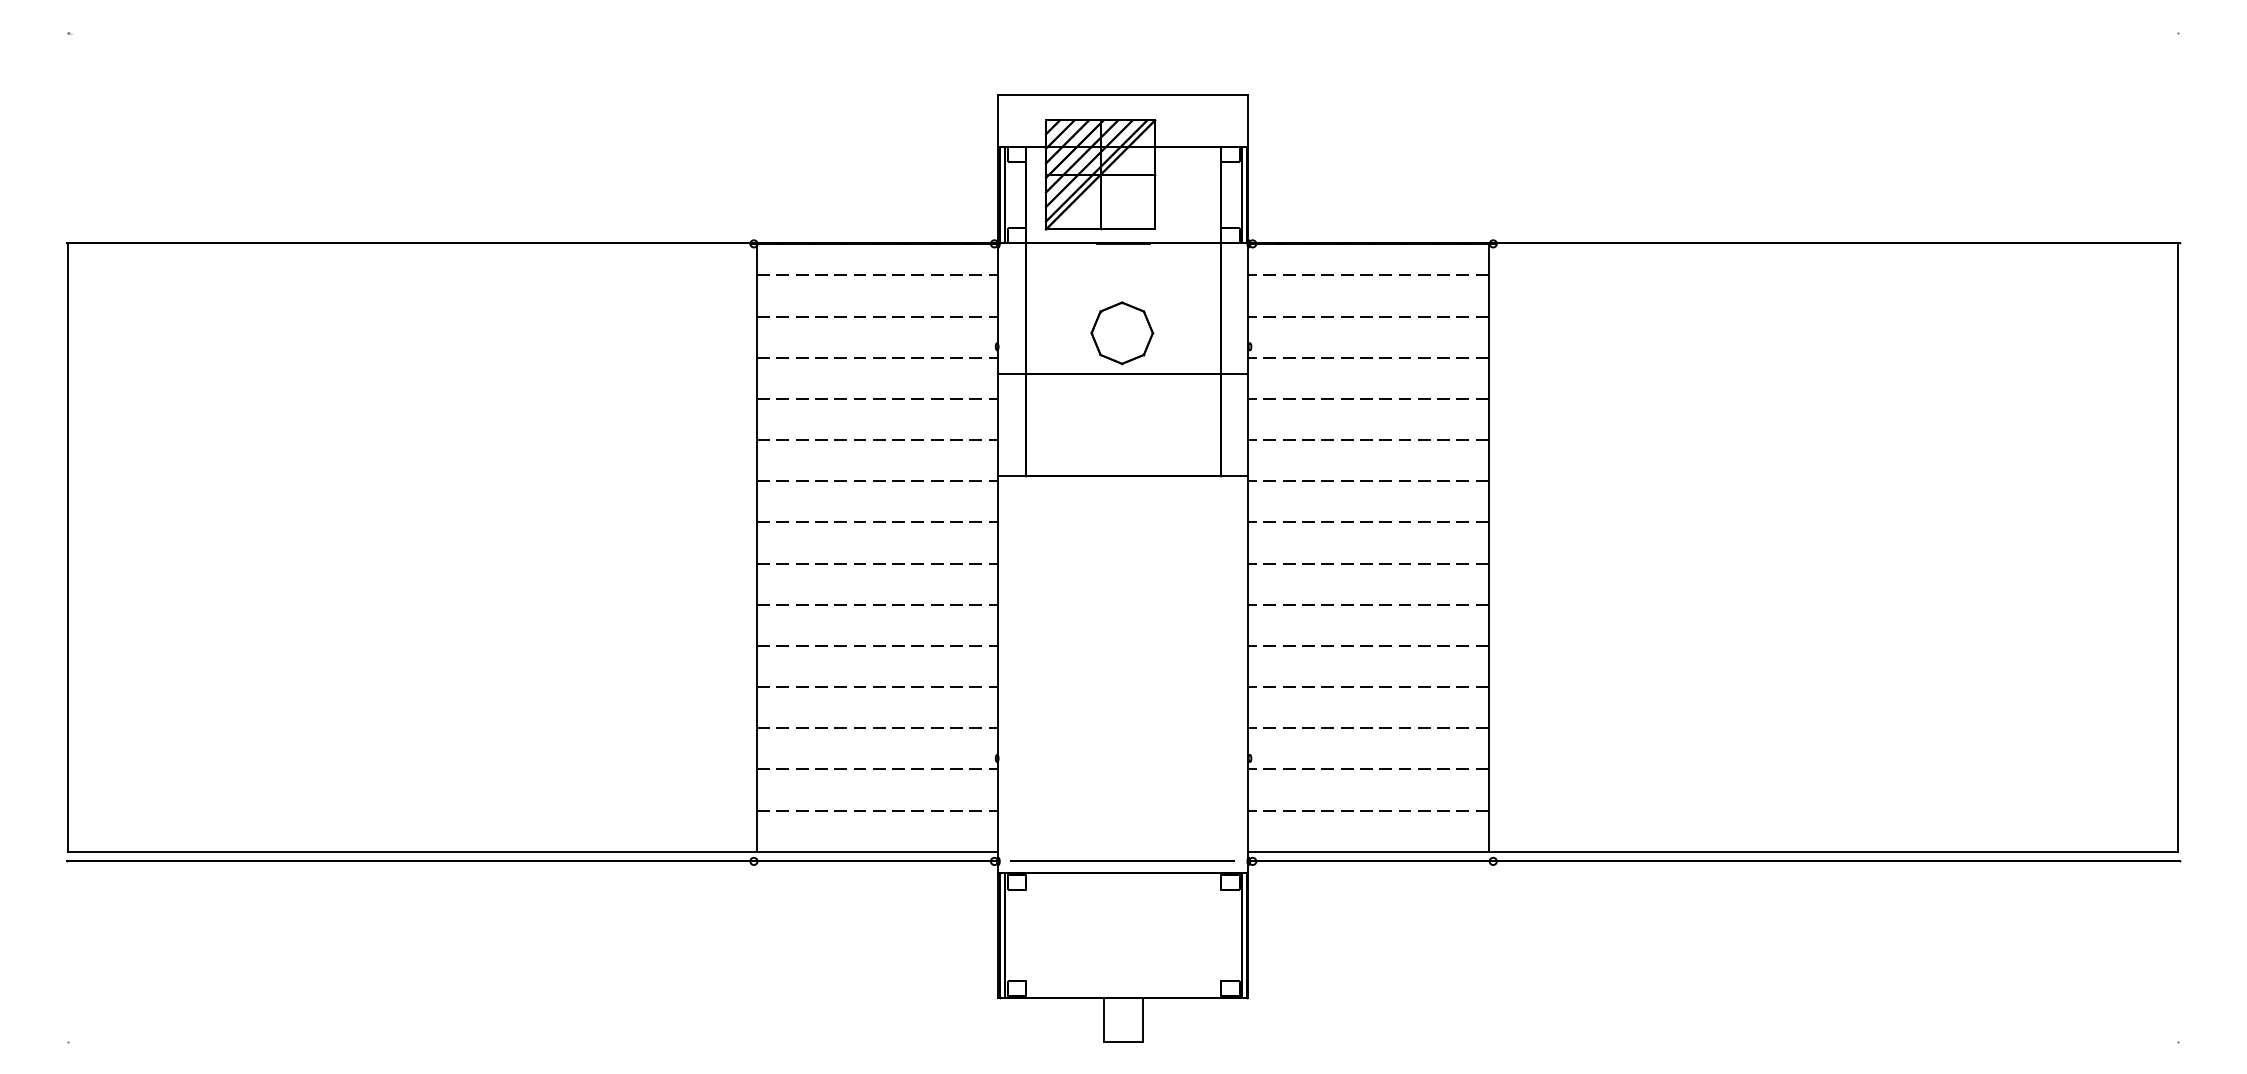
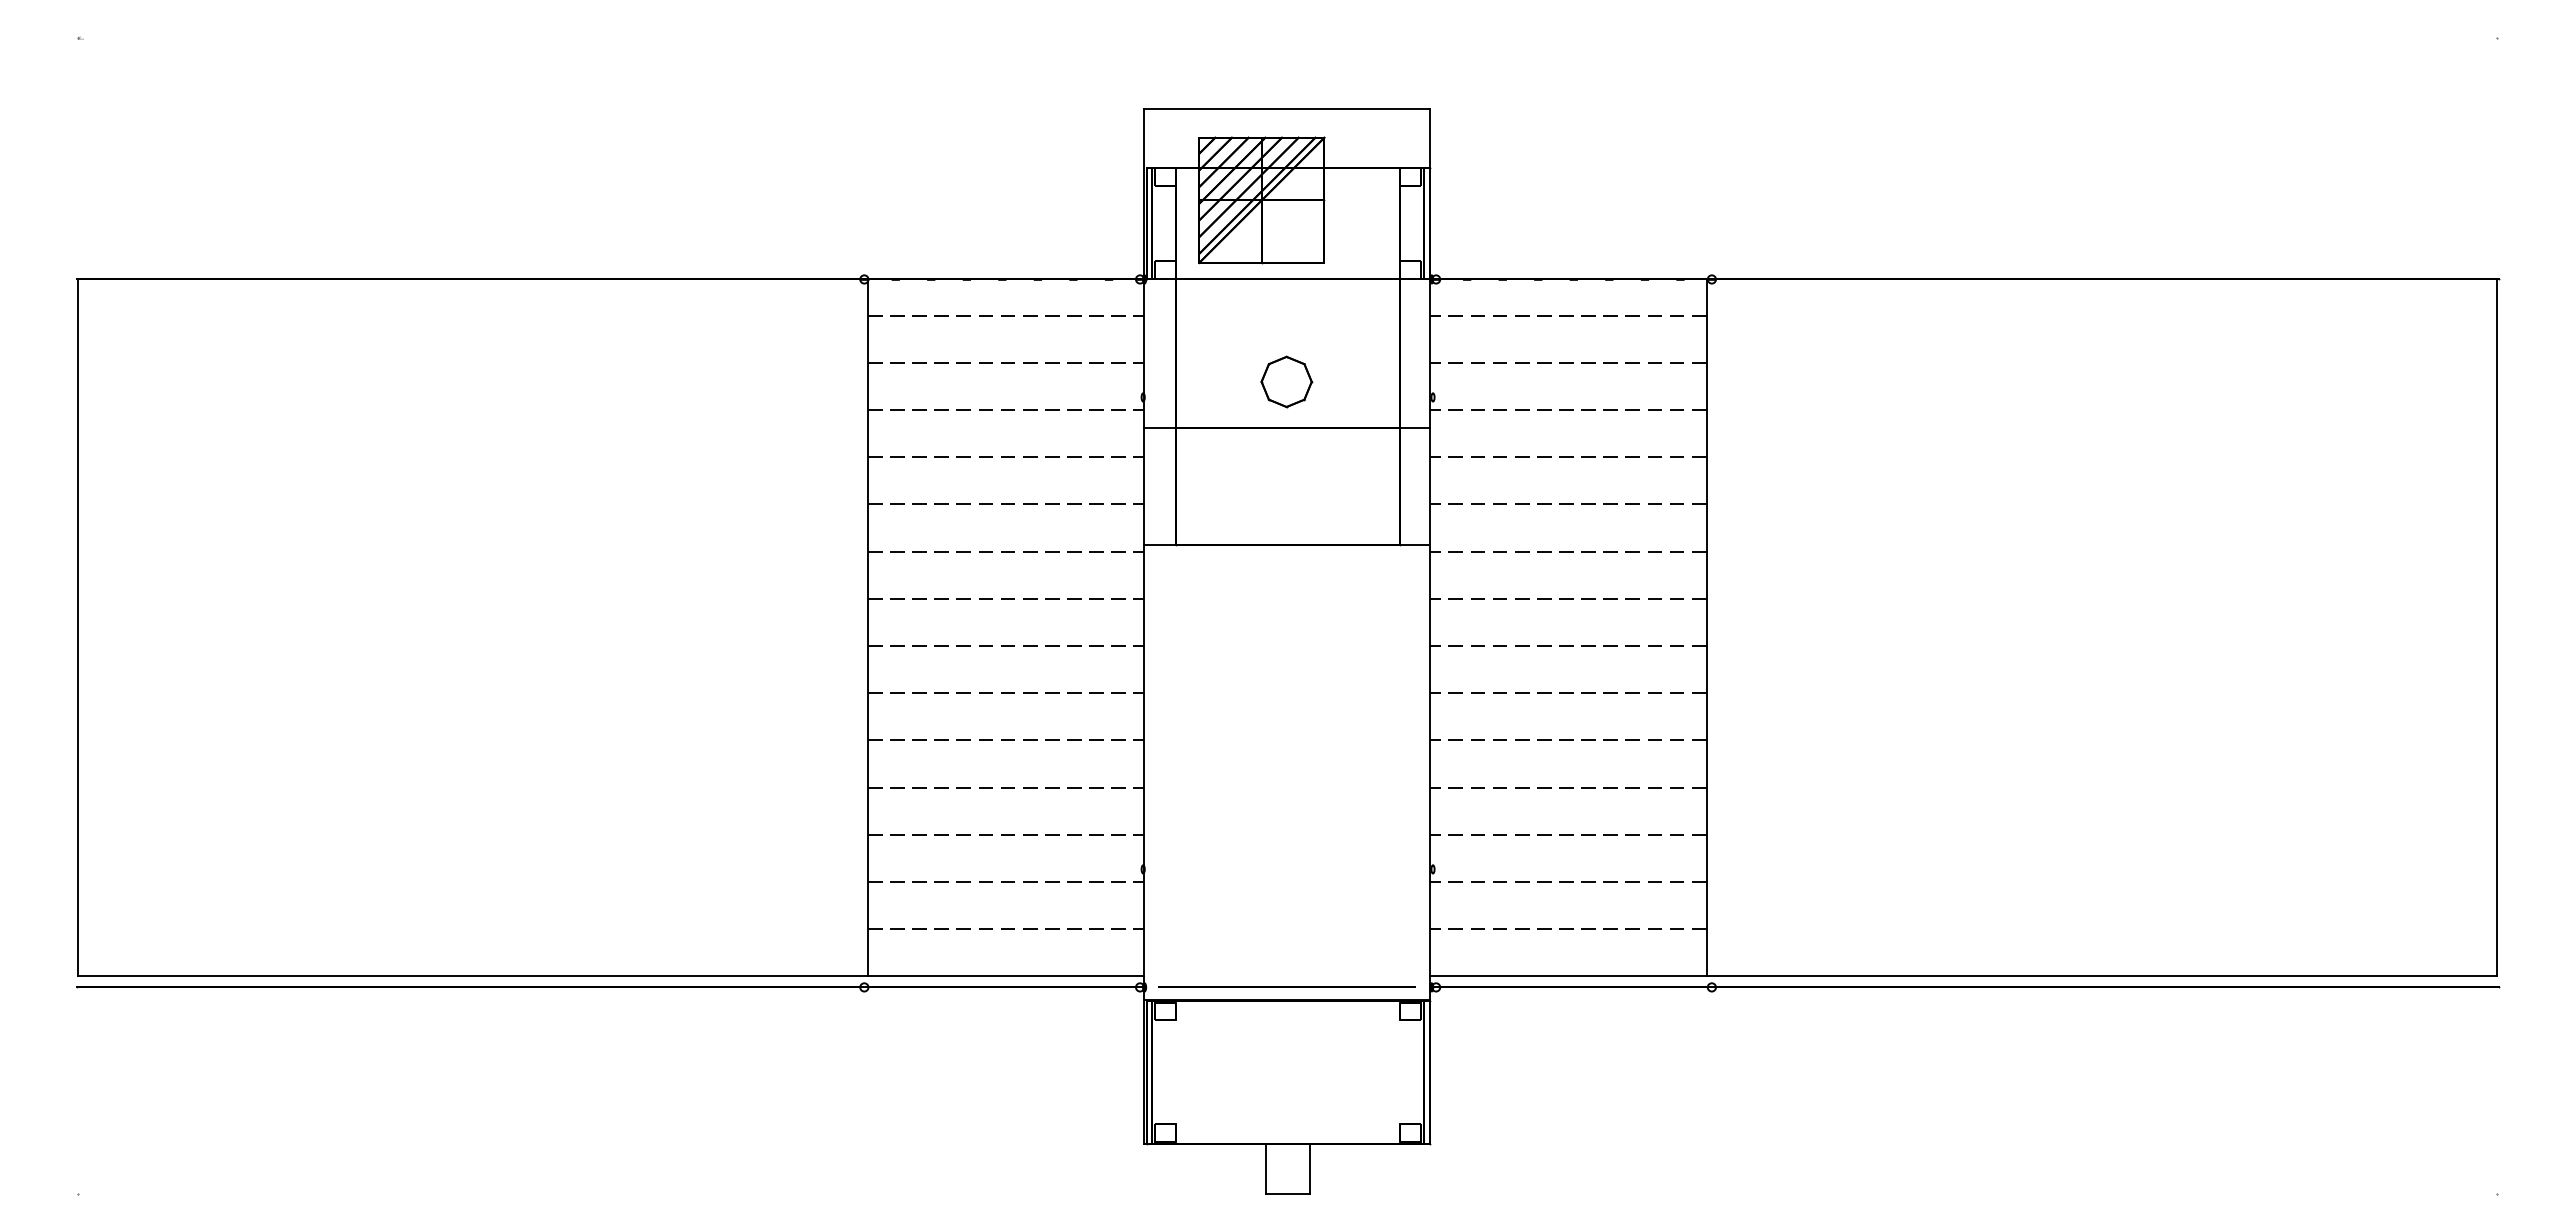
part: (1122, 332) -> (1286, 381), size x0.71

